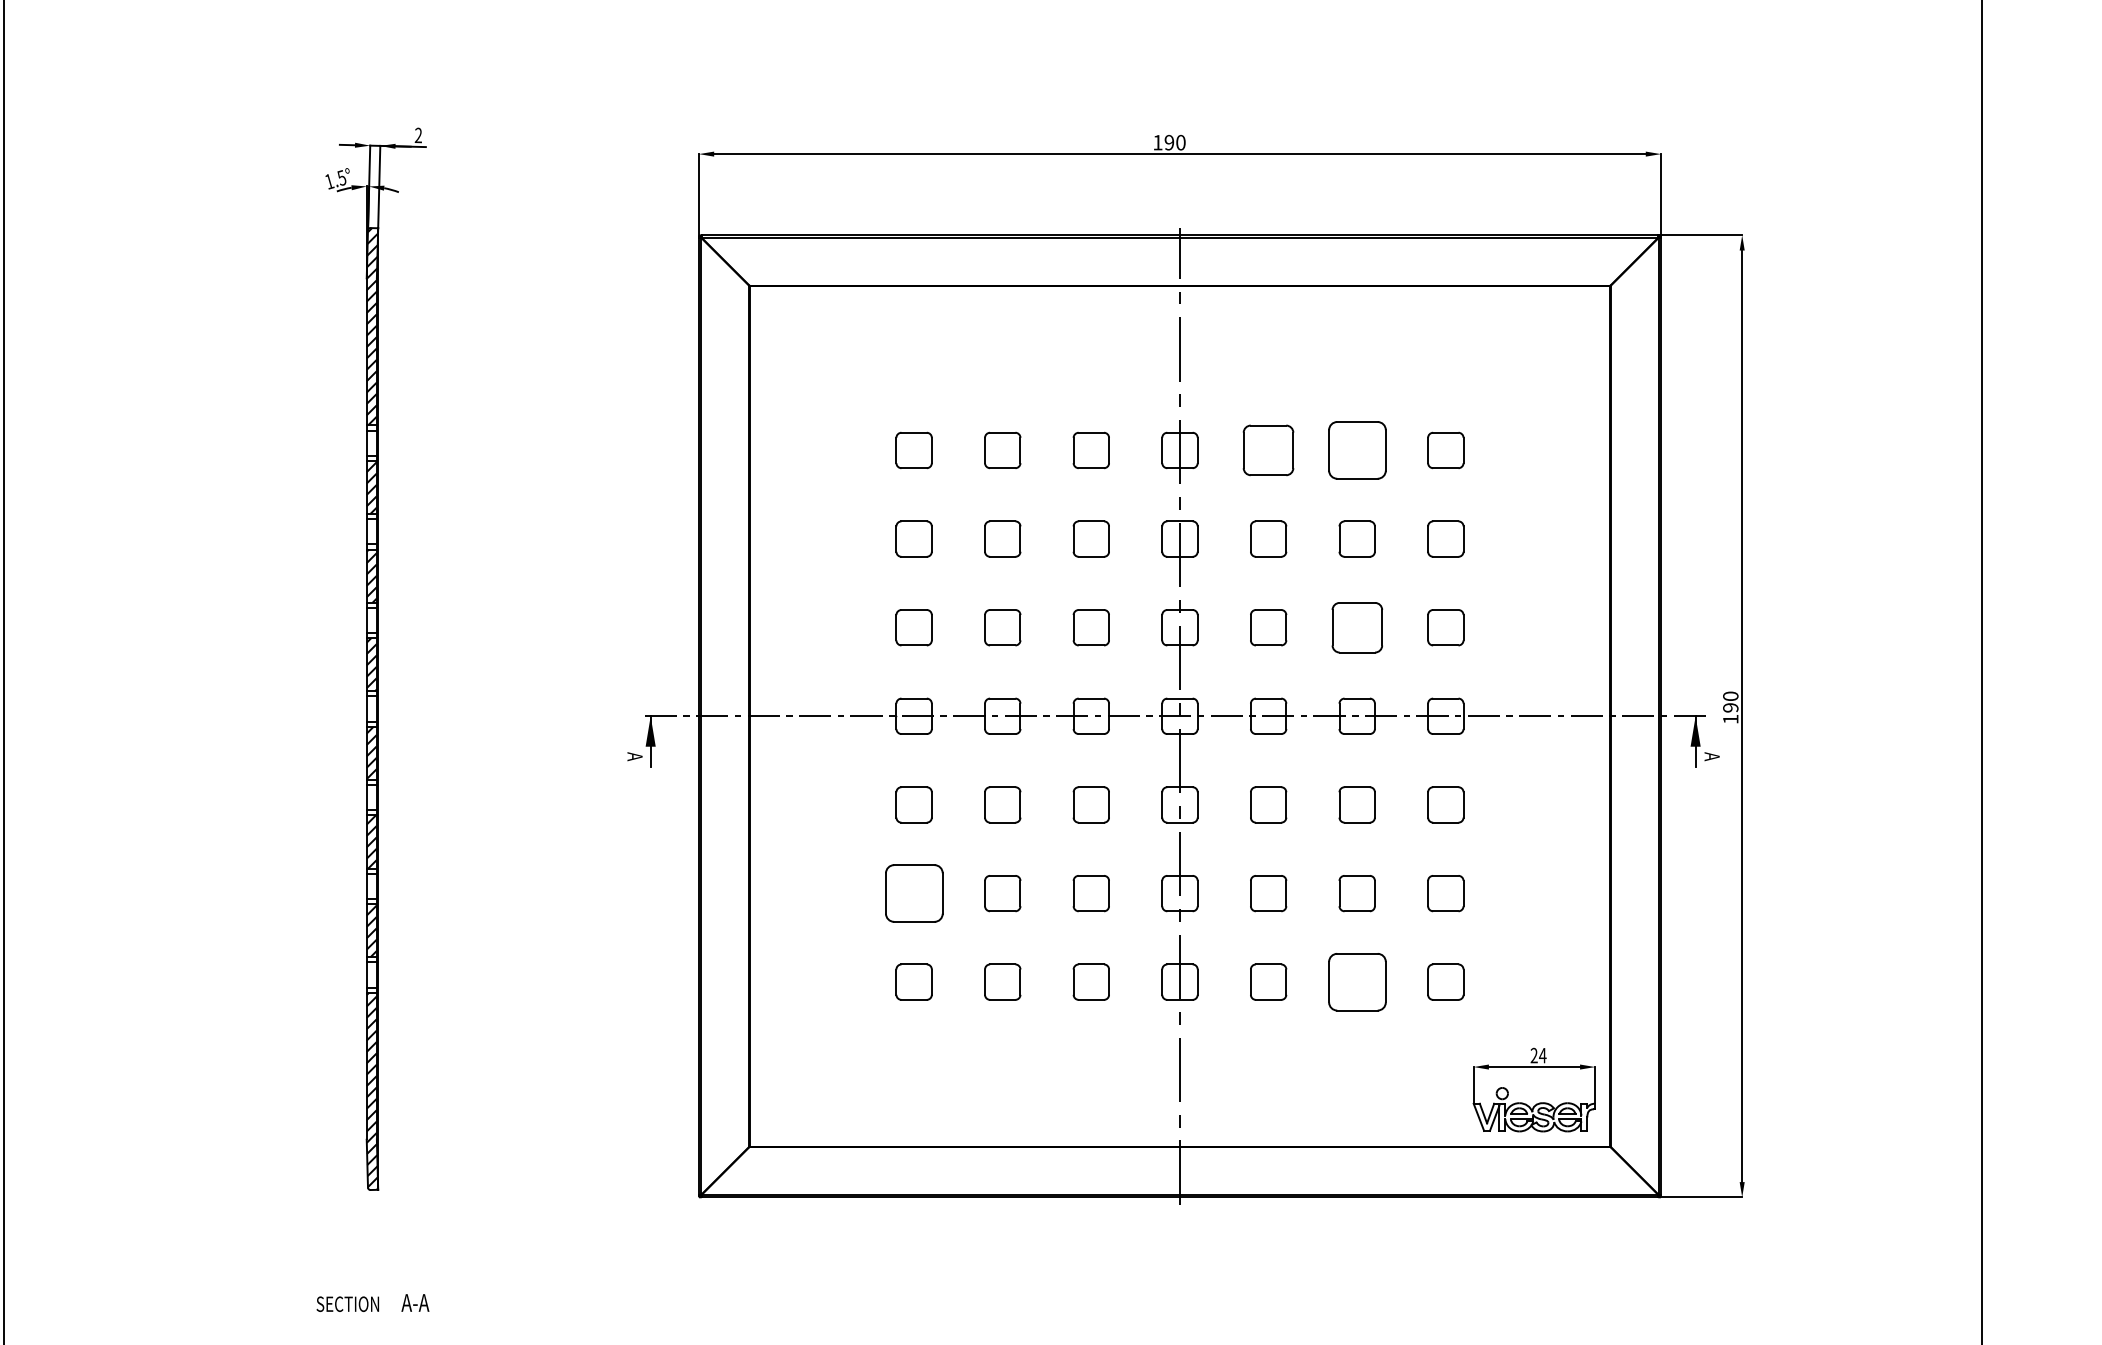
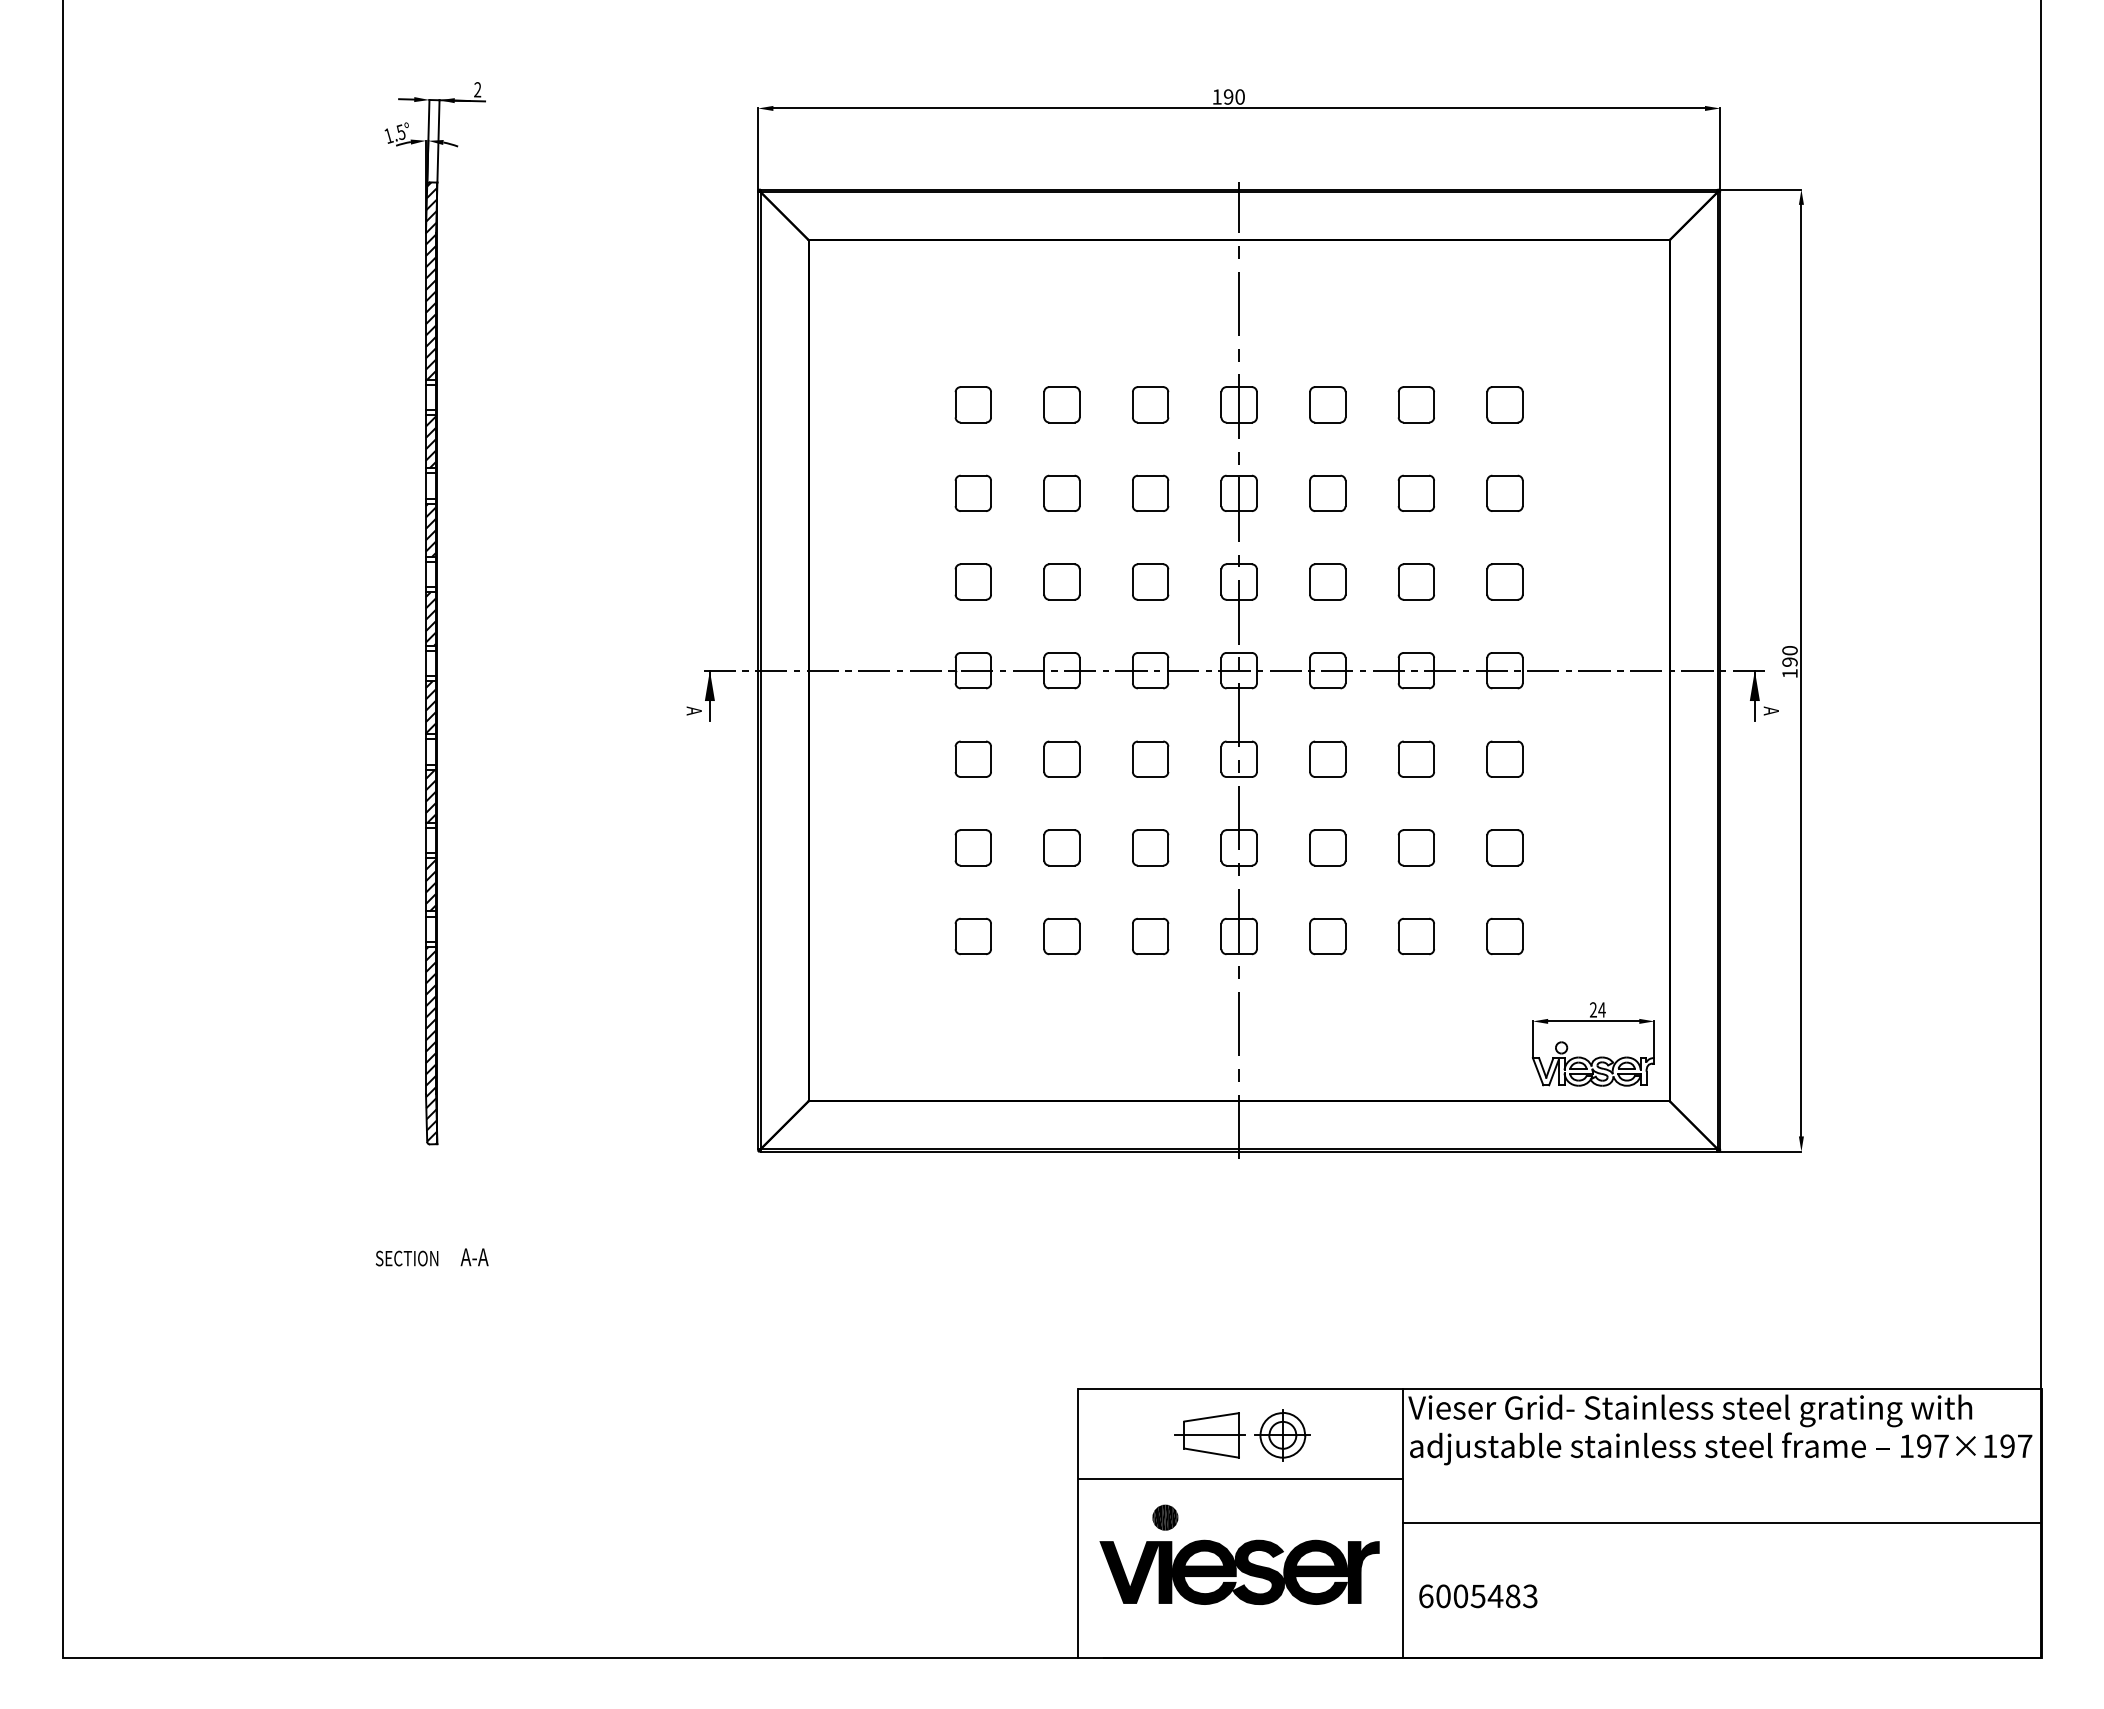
part: (1268, 450) -> (1327, 404), size x0.71
part: (1356, 450) -> (1415, 404), size x0.62
part: (1356, 627) -> (1415, 581), size x0.71
part: (913, 893) -> (972, 847), size x0.62
part: (1356, 982) -> (1415, 936), size x0.62

